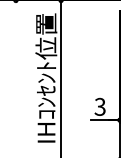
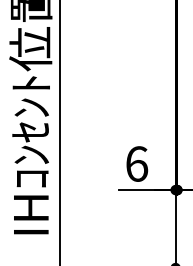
text: (99, 106) -> (135, 163), 3 -> 6

